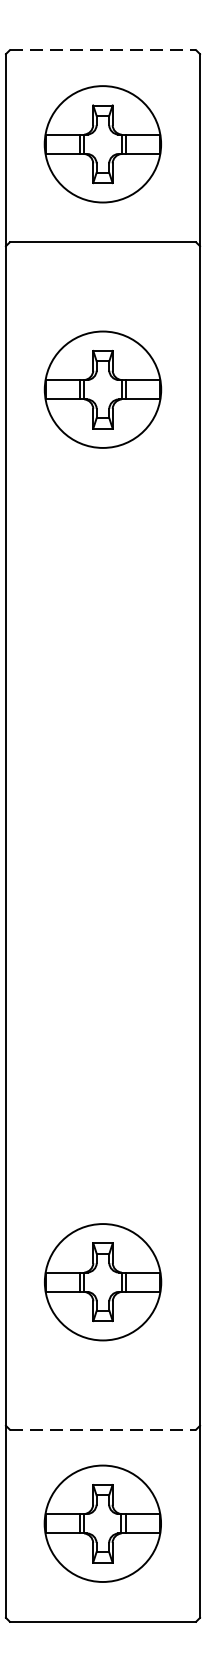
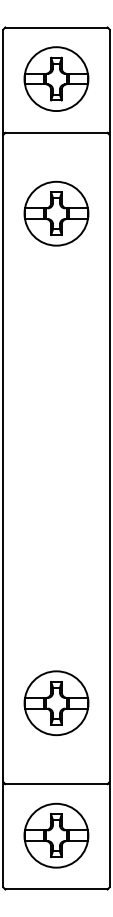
line: (104, 50) -> (57, 27), dashed -> solid
line: (104, 1430) -> (57, 784), dashed -> solid

